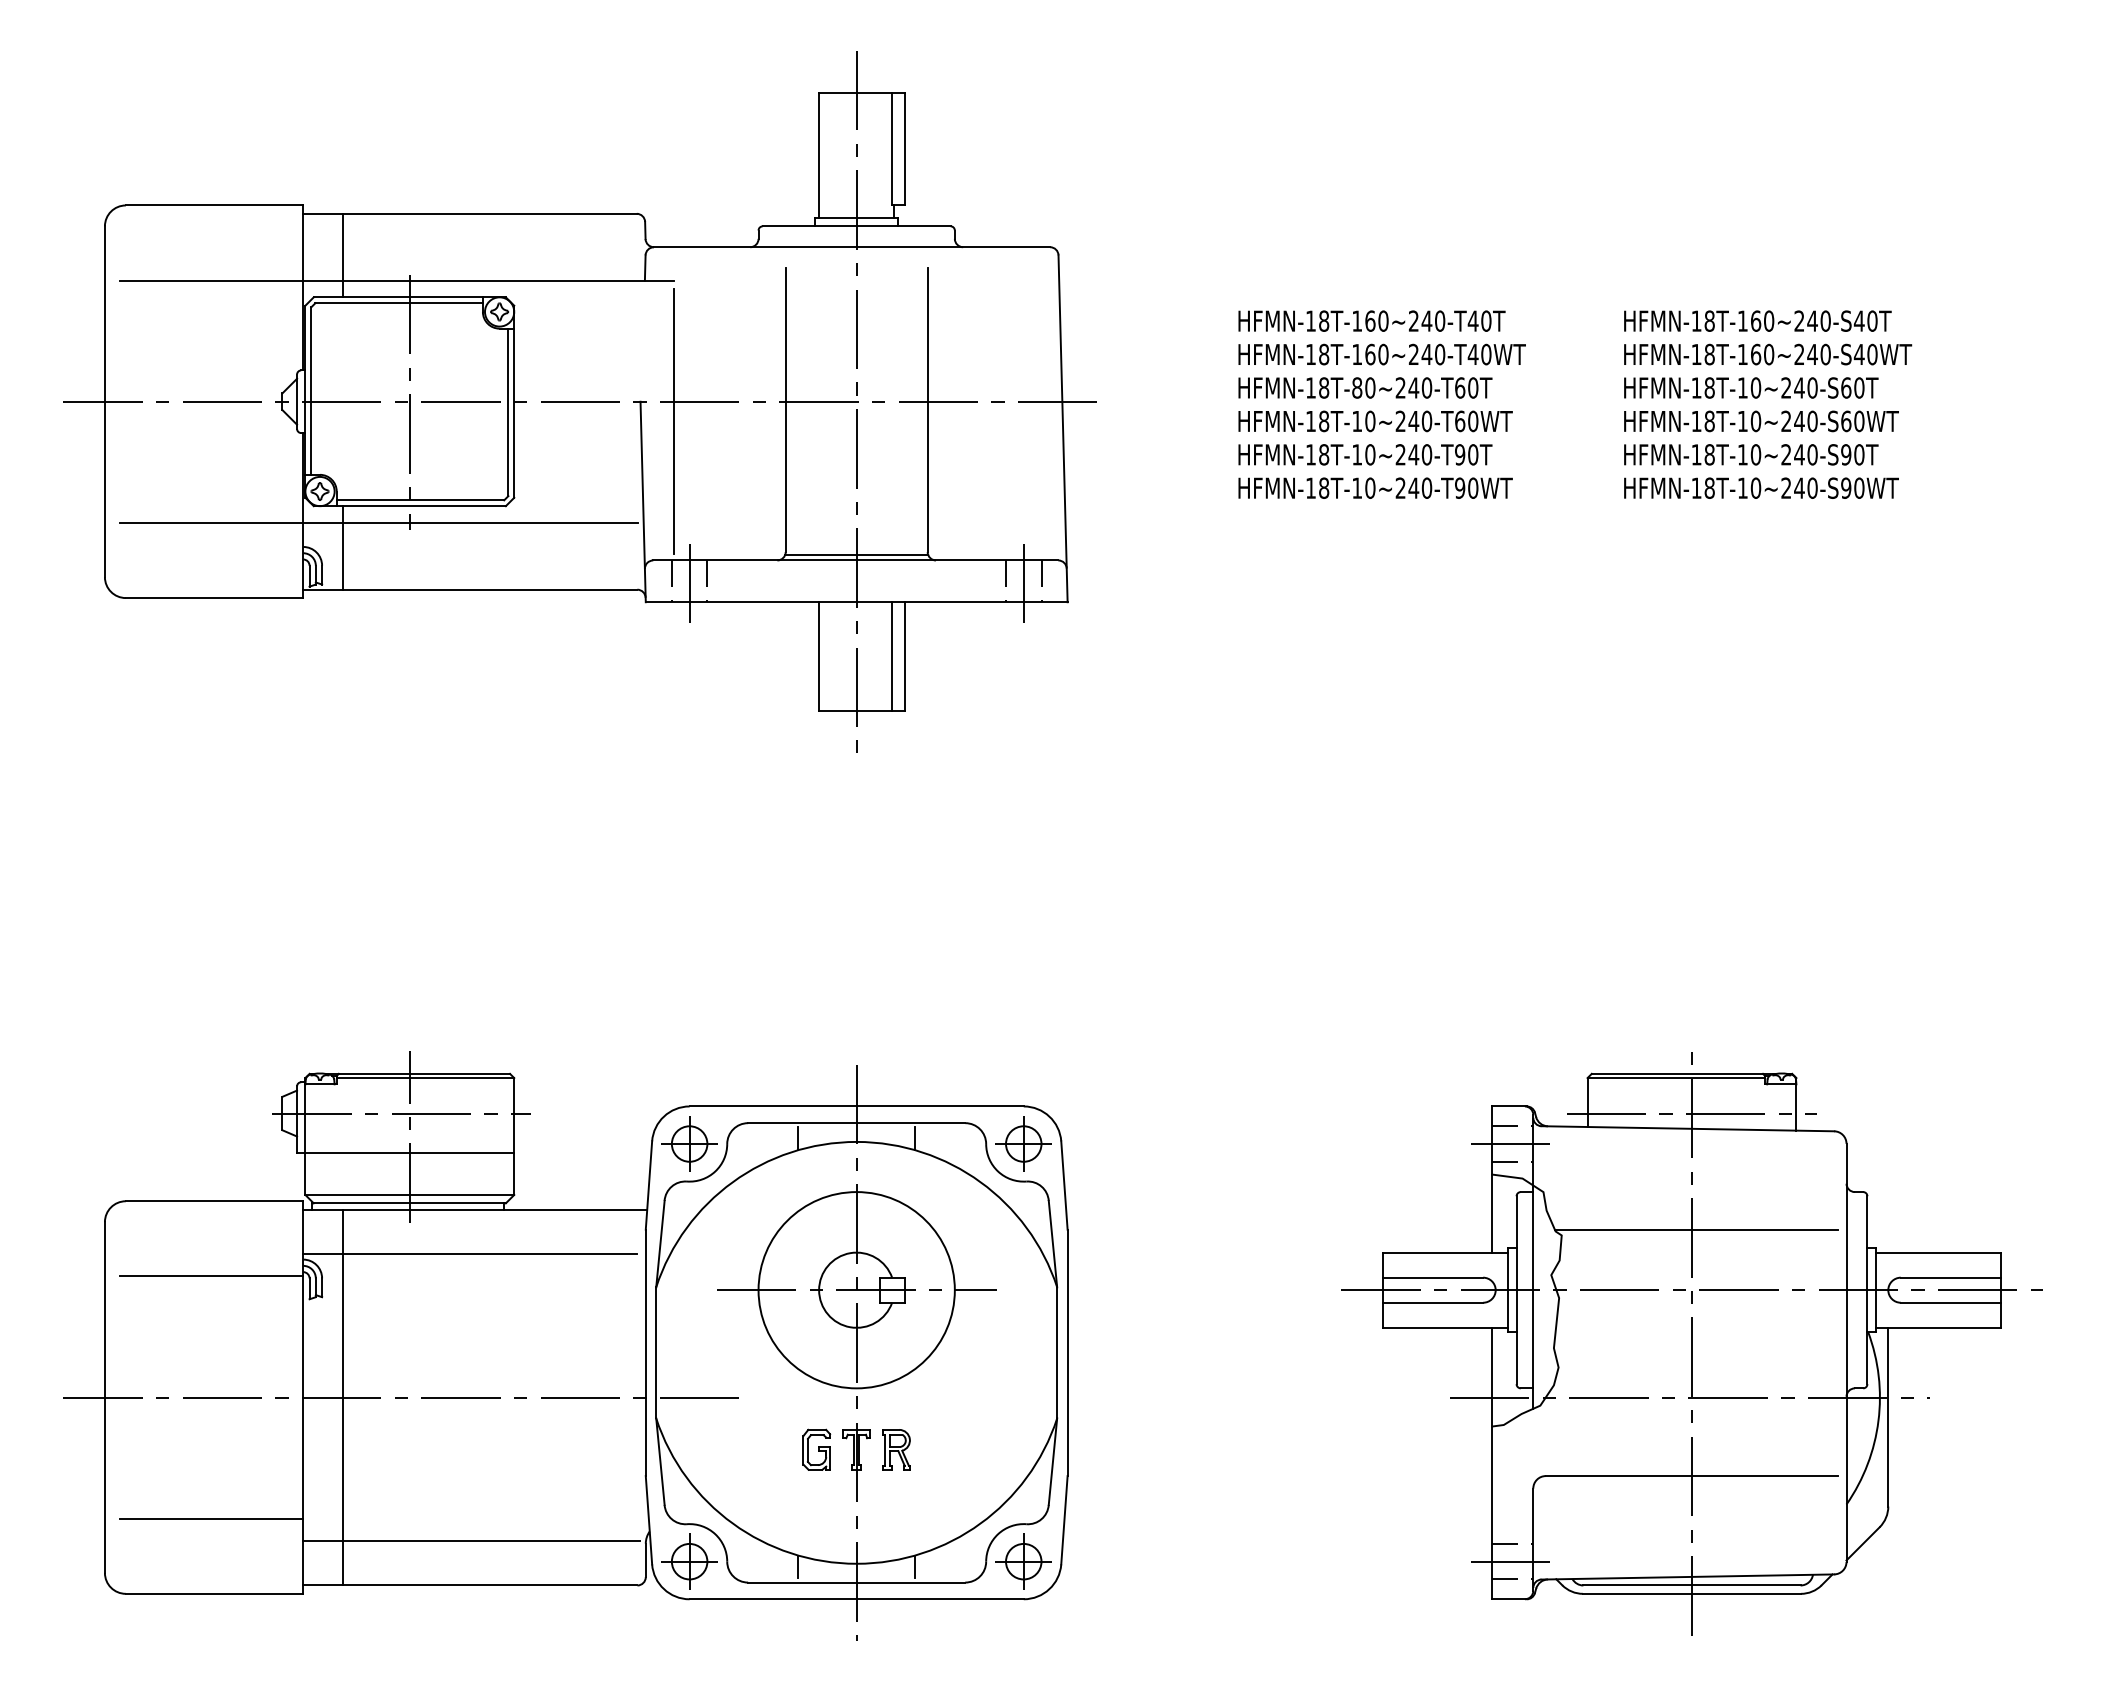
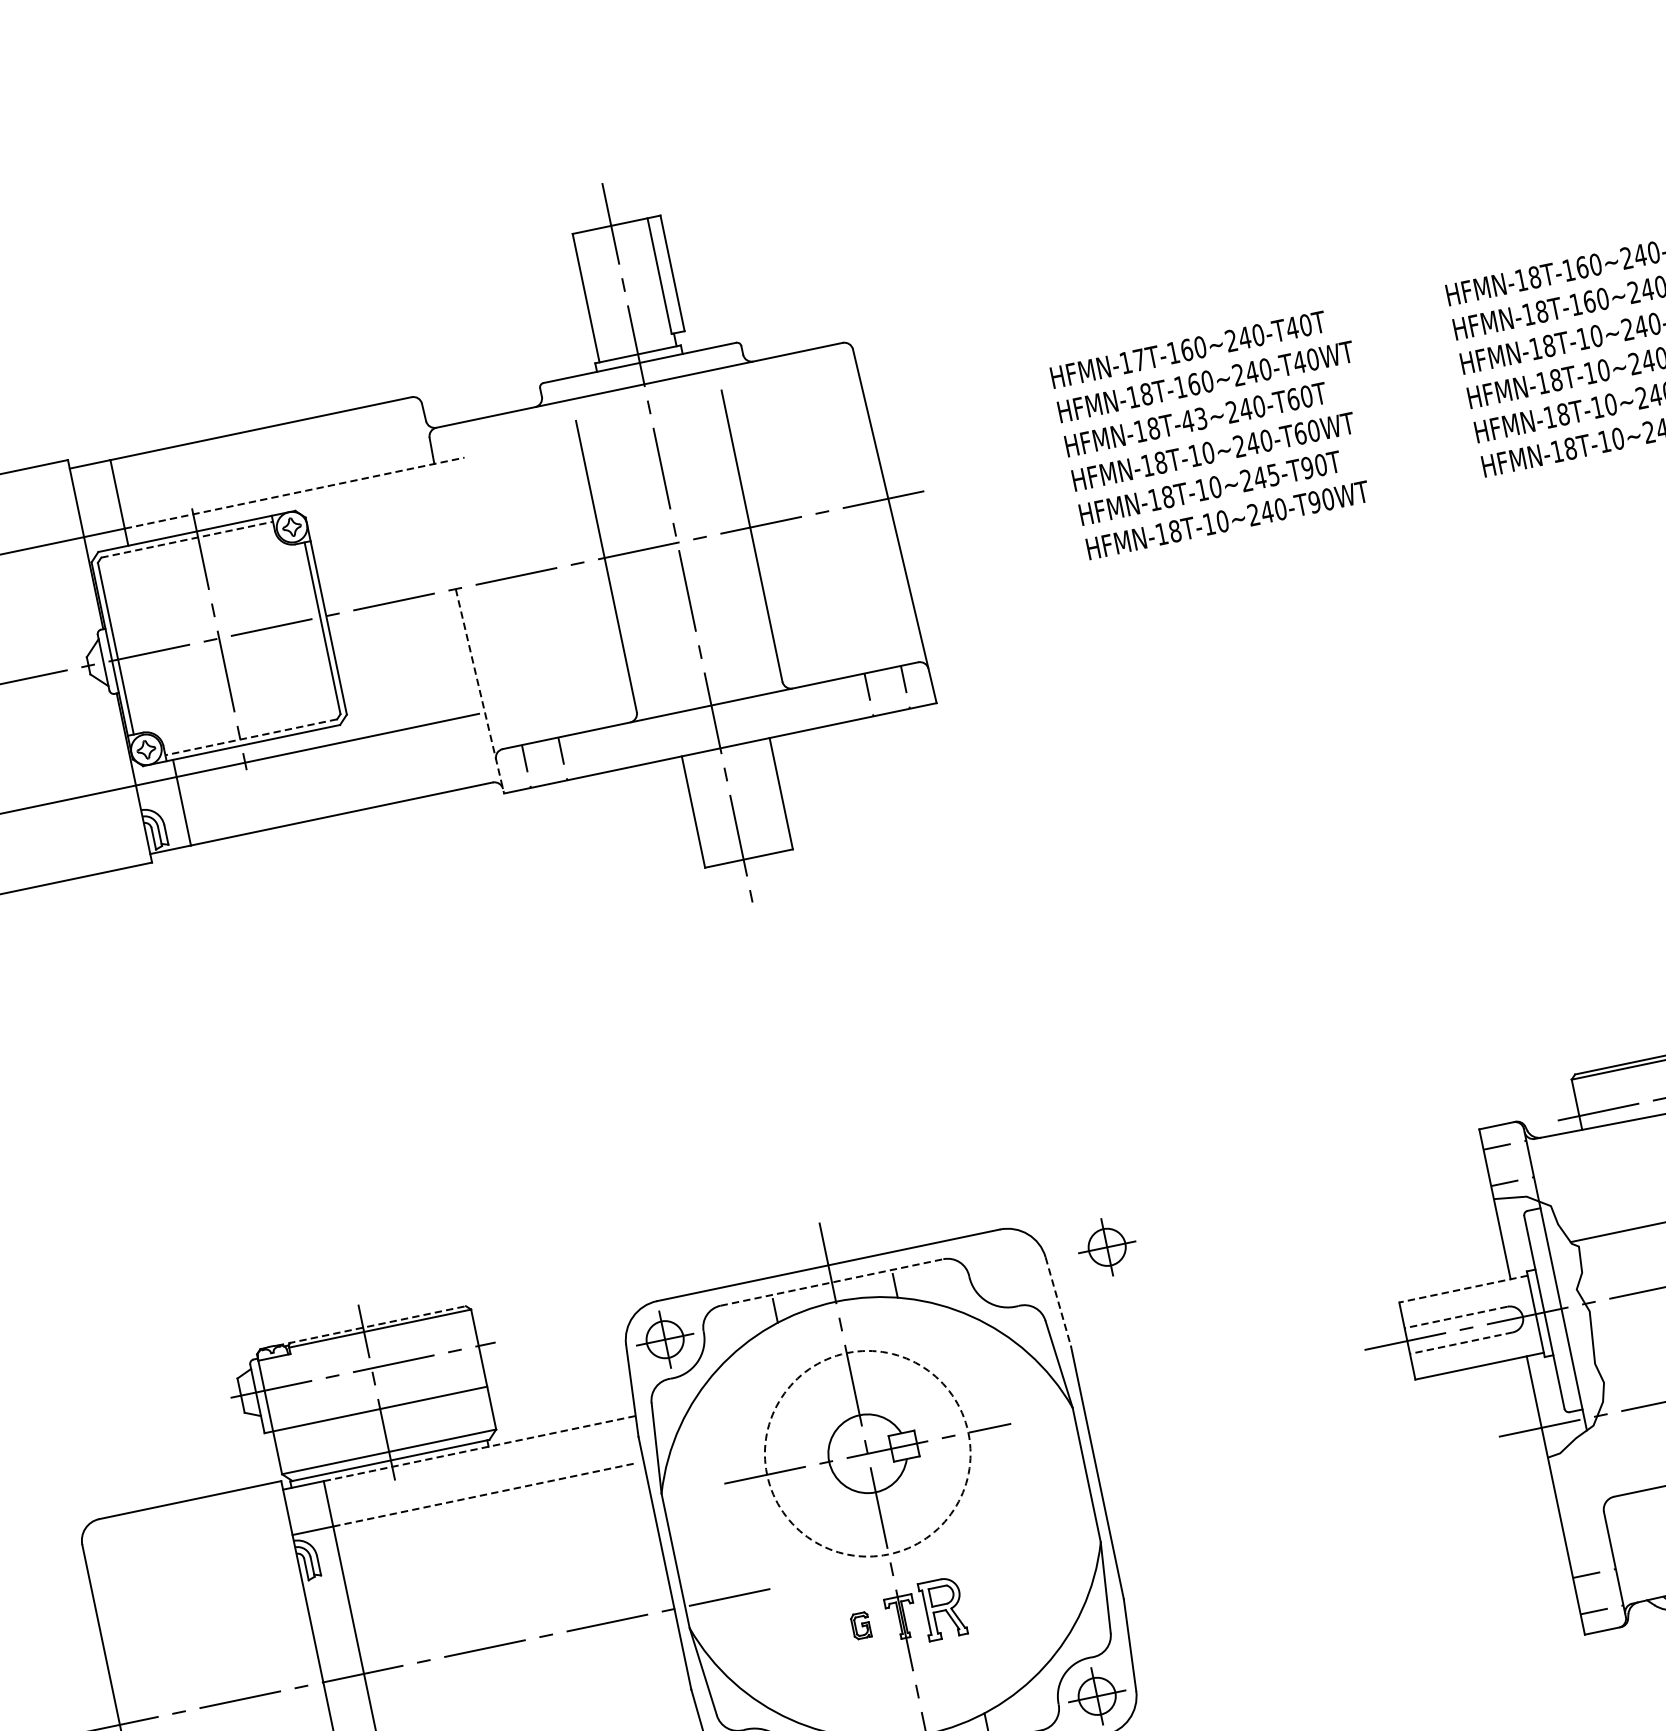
line: (508, 280) -> (294, 493), solid -> dashed
line: (399, 303) -> (187, 539), solid -> dashed
text: (1324, 320) -> (1139, 359), HFMN-18T-160~240-T40T -> HFMN-17T-160~240-T40T
text: (1363, 387) -> (1194, 419), HFMN-18T-80~240-T60T -> HFMN-18T-43~240-T60T
line: (674, 421) -> (494, 602), removed
text: (1426, 454) -> (1272, 474), HFMN-18T-10~240-T90T -> HFMN-18T-10~245-T90T
line: (420, 500) -> (251, 737), solid -> dashed
line: (643, 502) -> (480, 691), solid -> dashed
line: (856, 555) -> (710, 700), removed
line: (689, 581) -> (544, 762), removed
line: (1023, 581) -> (886, 691), removed
line: (892, 656) -> (768, 796), removed
line: (418, 1073) -> (372, 1325), solid -> dashed
line: (856, 1123) -> (831, 1282), solid -> dashed
part: (1023, 1143) -> (1106, 1246), moved
line: (1512, 1144) -> (1508, 1163), removed
line: (1064, 1186) -> (1058, 1302), solid -> dashed
line: (495, 1209) -> (480, 1448), solid -> dashed
line: (1445, 1252) -> (1463, 1288), solid -> dashed
line: (490, 1253) -> (484, 1494), solid -> dashed
line: (211, 1276) -> (203, 1577), removed
line: (1432, 1277) -> (1455, 1317), solid -> dashed
circle: (856, 1290) -> (867, 1454), solid -> dashed
line: (1432, 1302) -> (1460, 1343), solid -> dashed
part: (816, 1449) -> (860, 1625), size x0.6
part: (896, 1449) -> (942, 1608), size x1.4
line: (1512, 1561) -> (1598, 1591), removed

